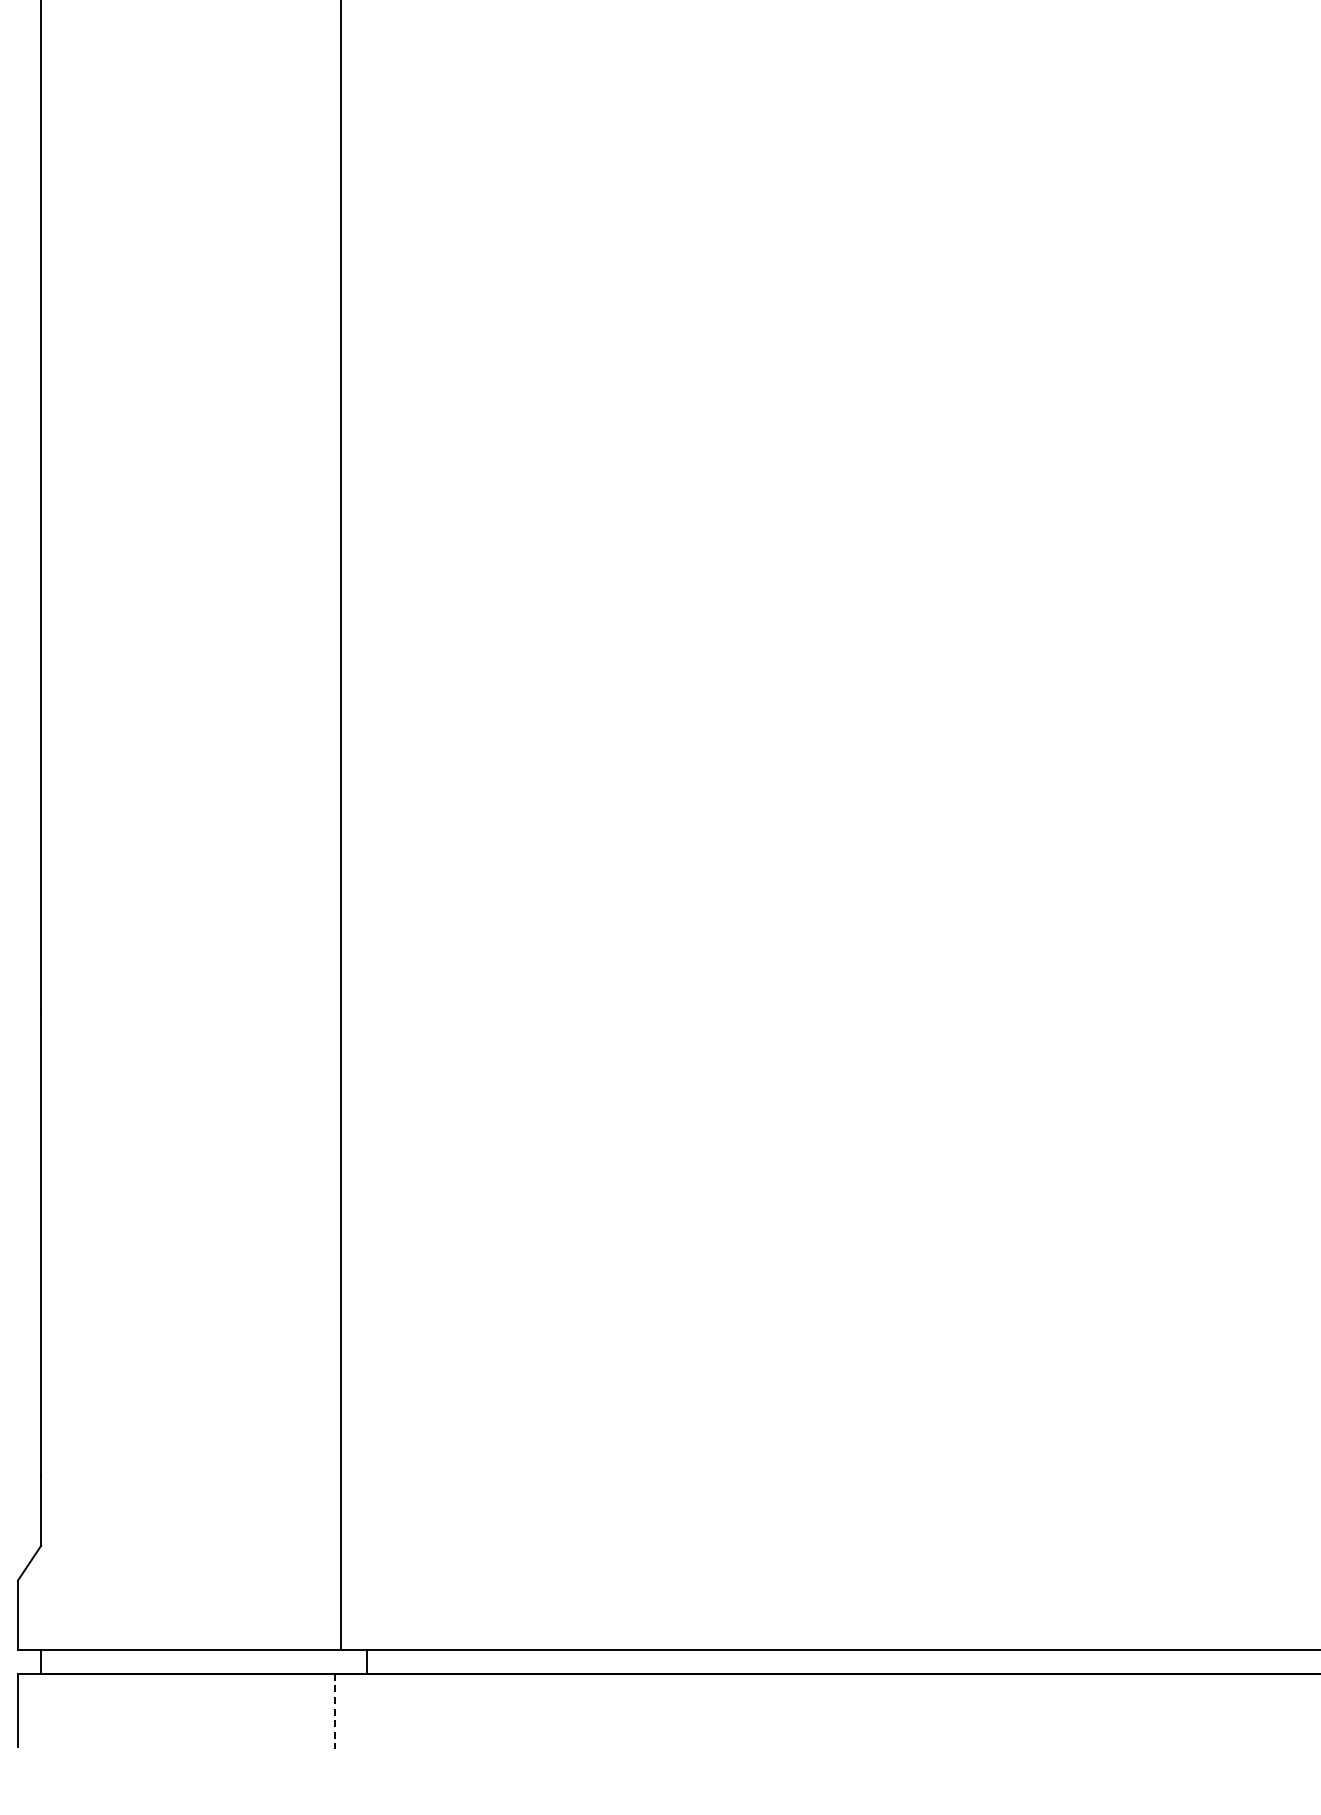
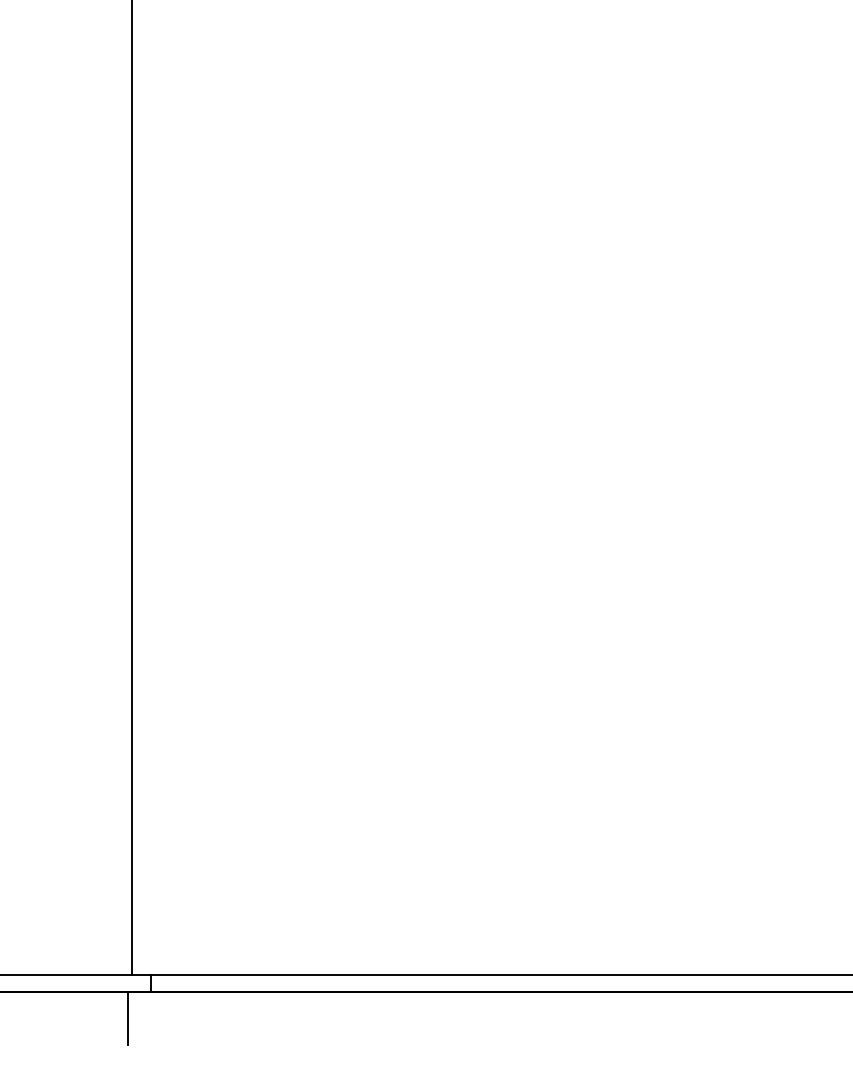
line: (335, 1711) -> (128, 1018), dashed -> solid

